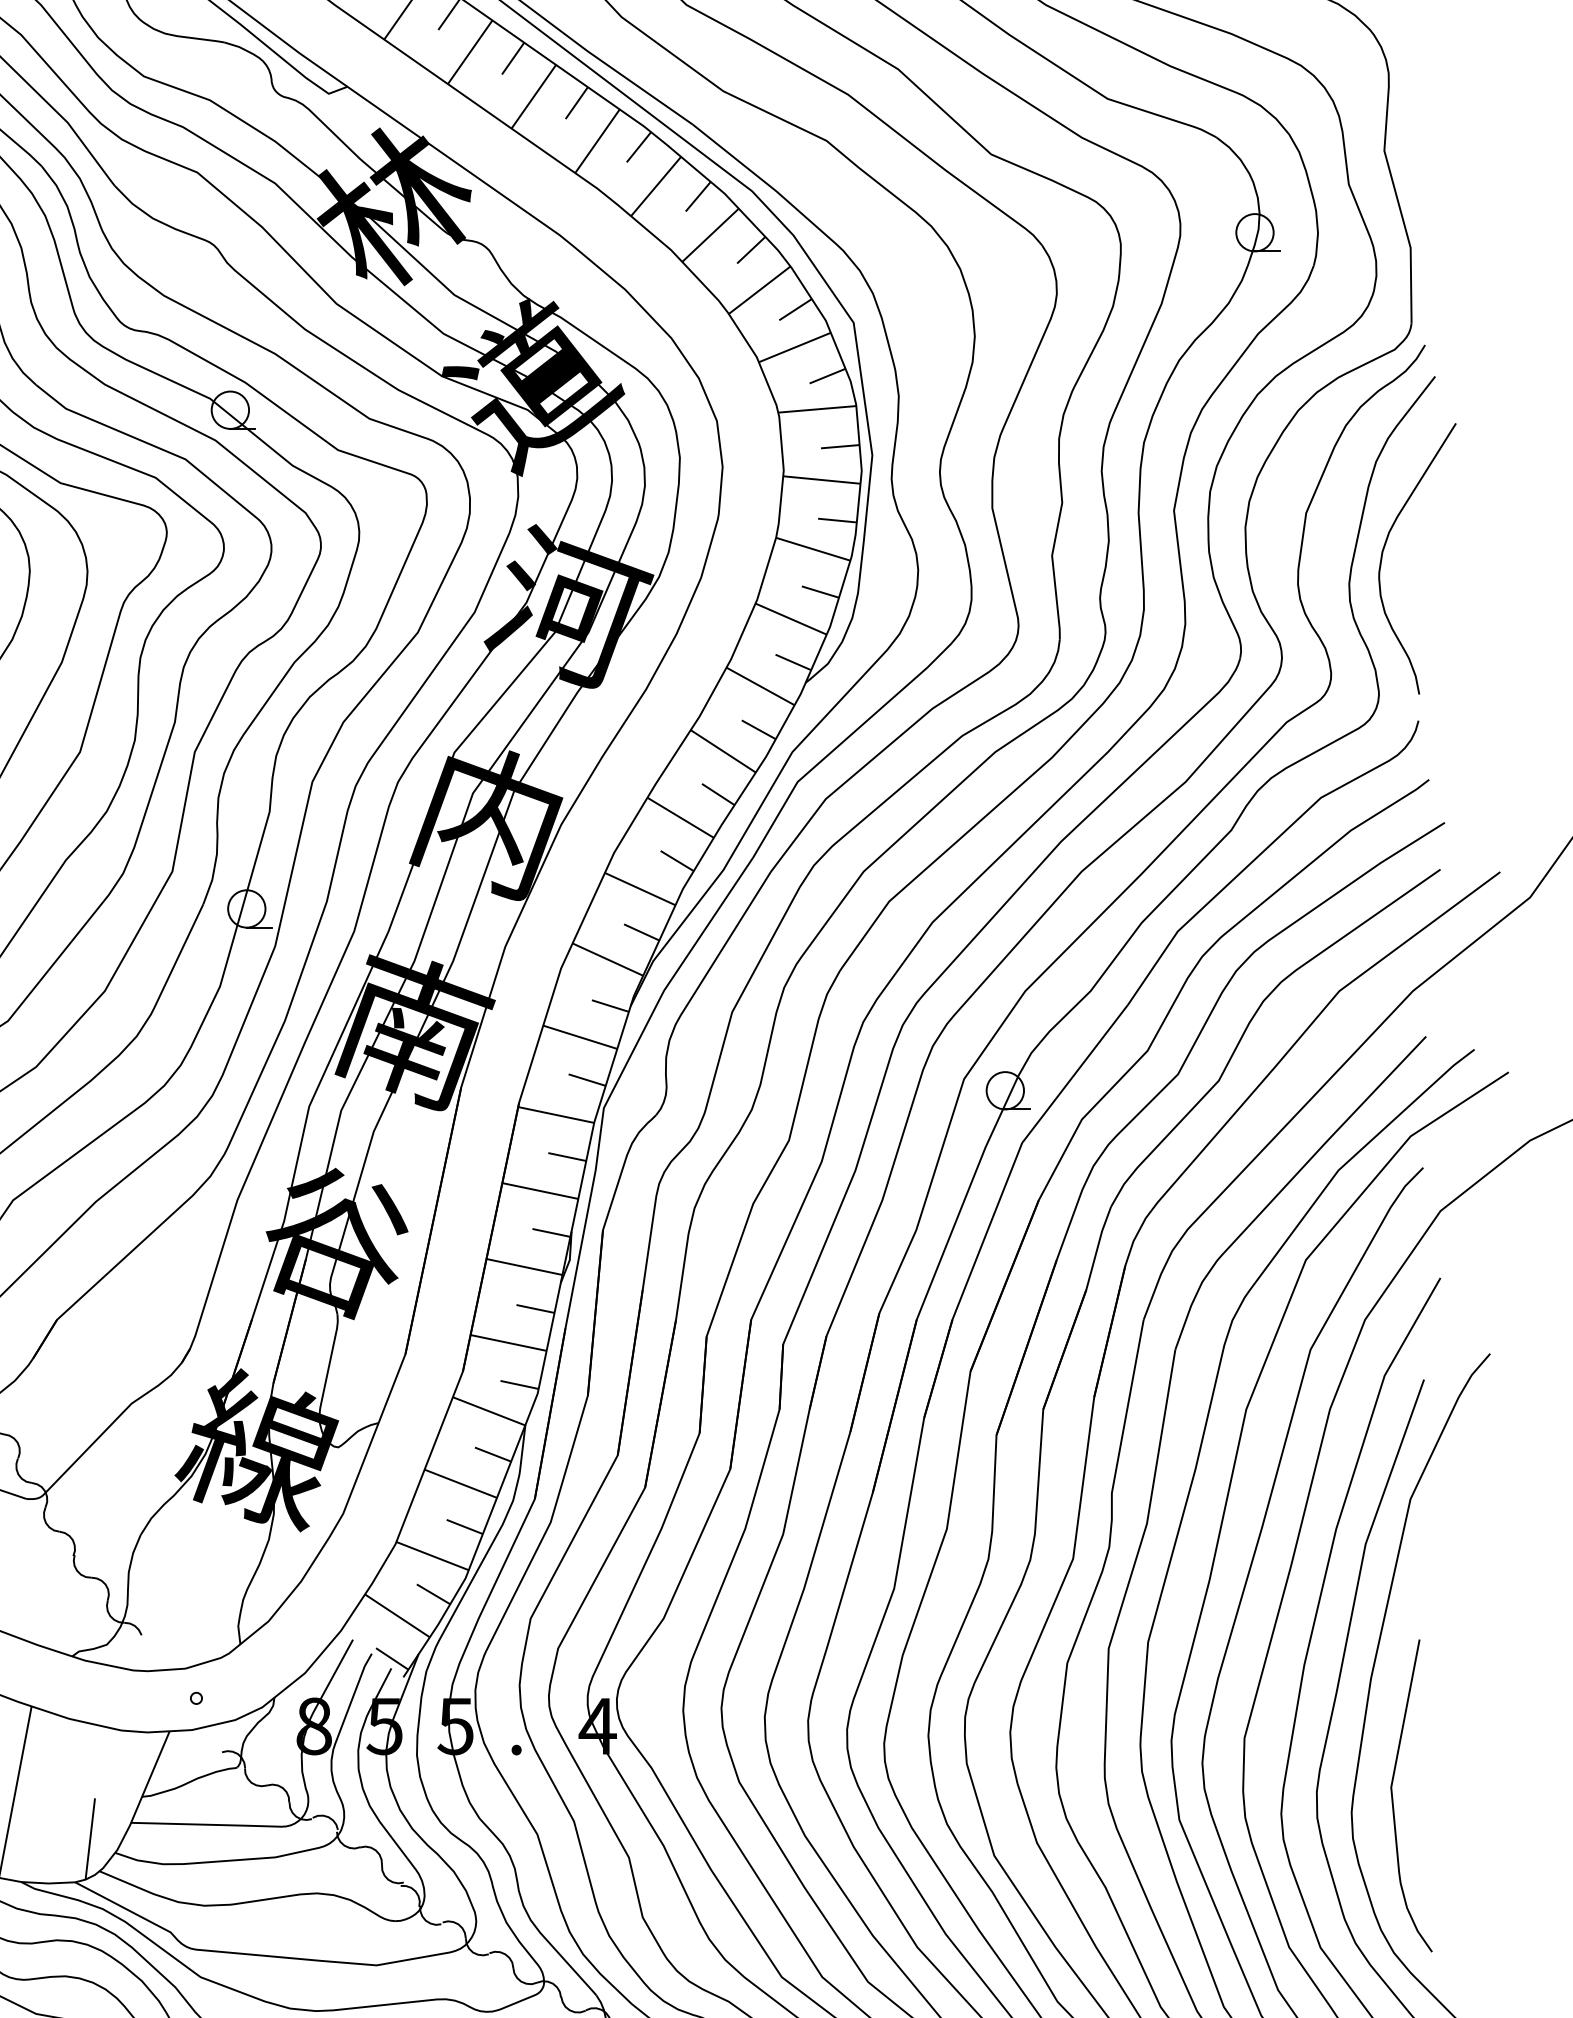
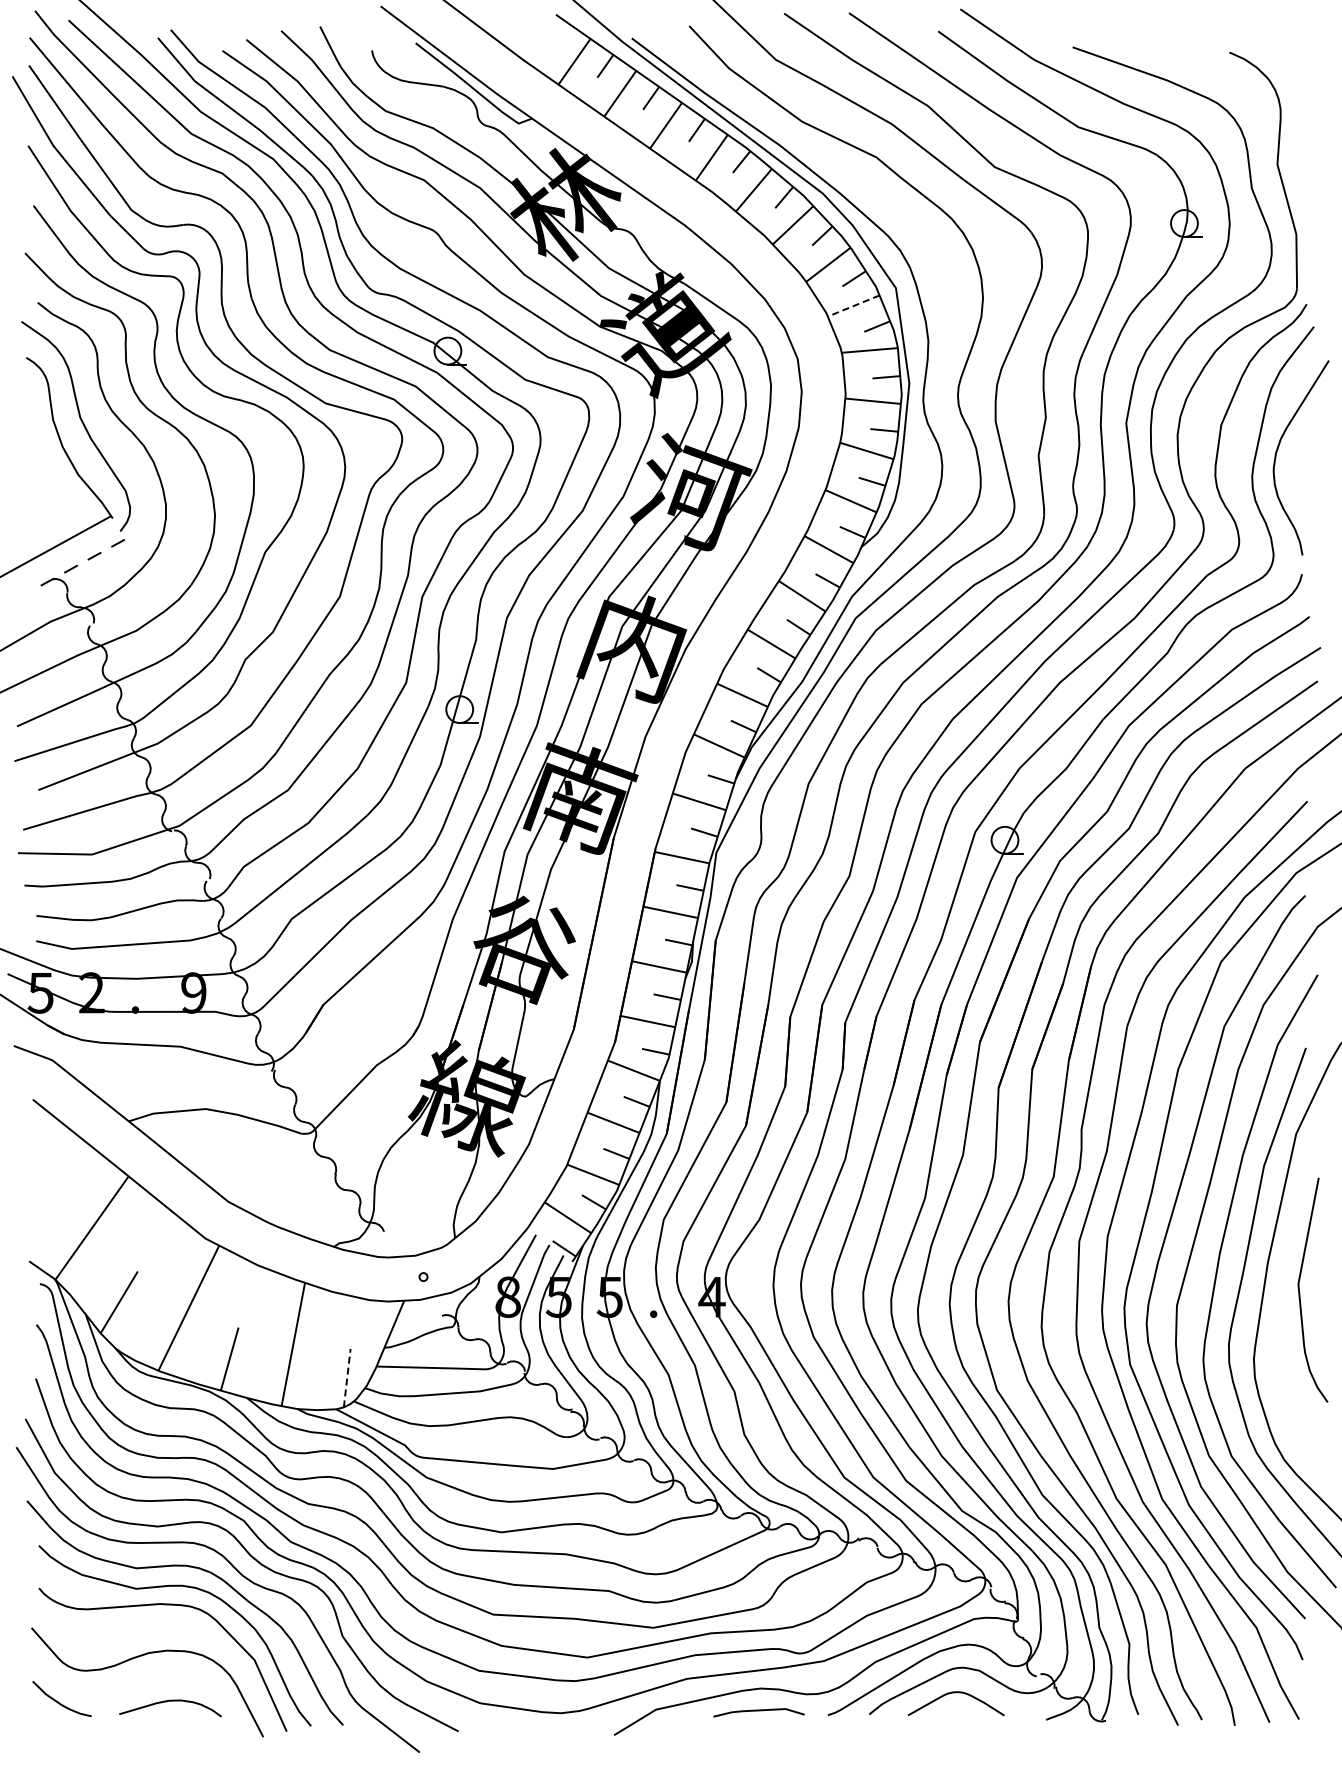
line: (794, 348) -> (853, 306), solid -> dashed
curve: (1394, 1799) -> (1300, 1292), moved
line: (90, 1838) -> (347, 1377), solid -> dashed

